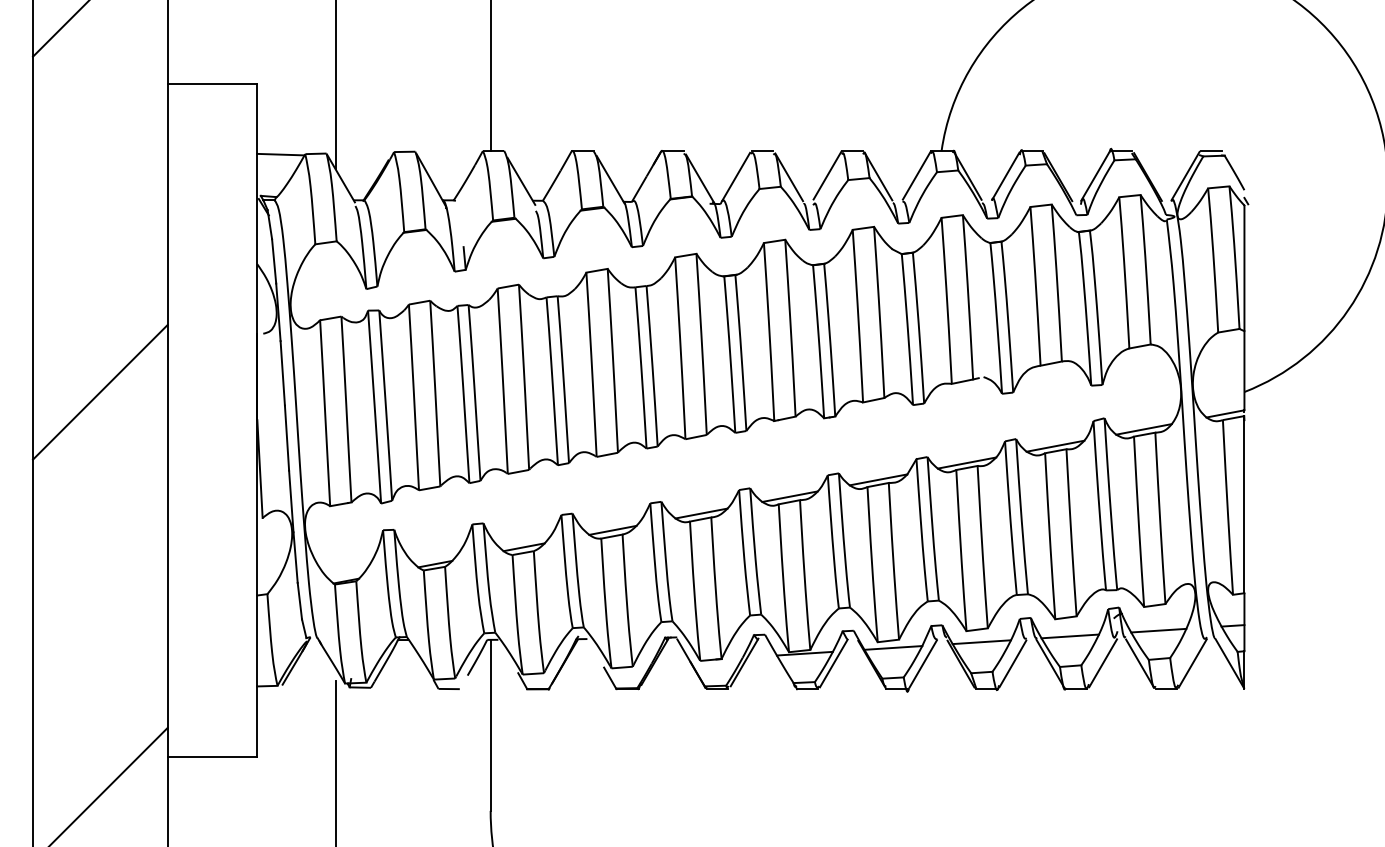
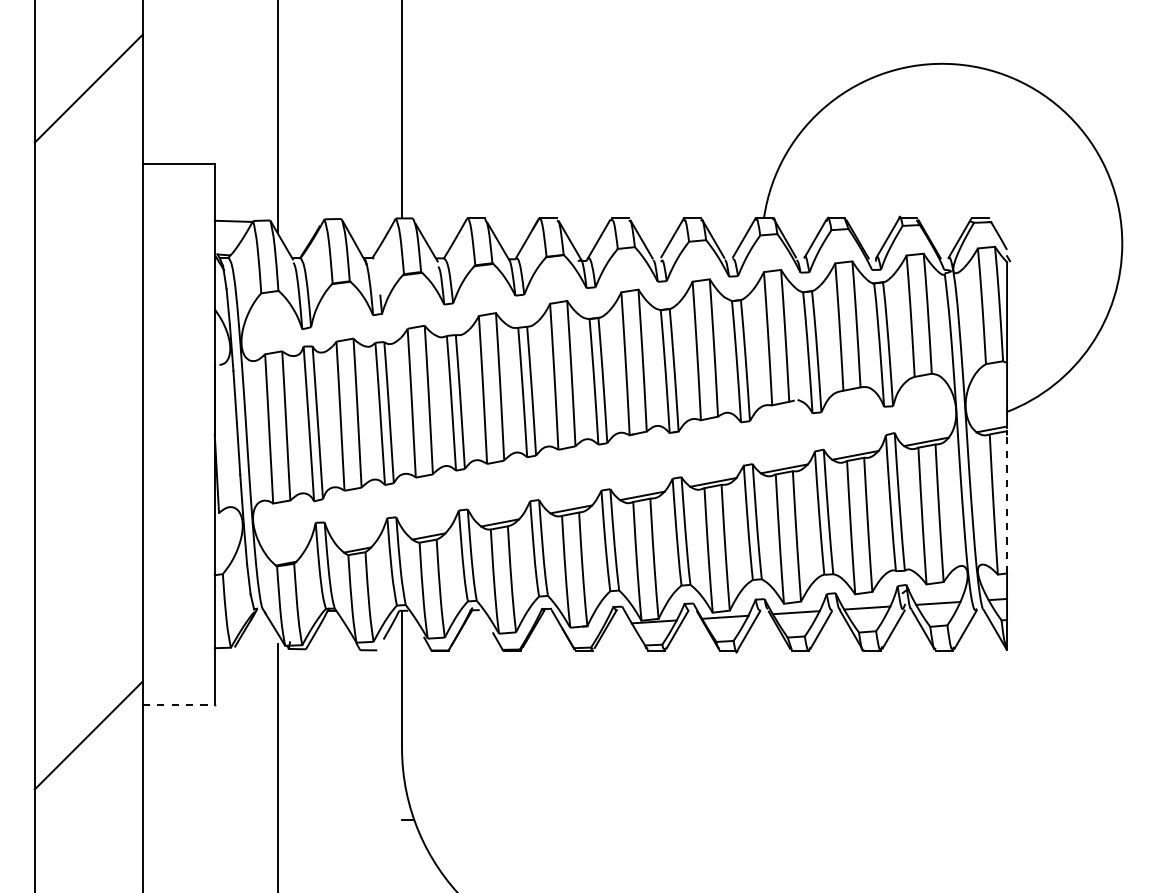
line: (100, 392) -> (88, 412), removed
line: (1245, 506) -> (1007, 503), solid -> dashed
line: (213, 756) -> (179, 704), solid -> dashed

